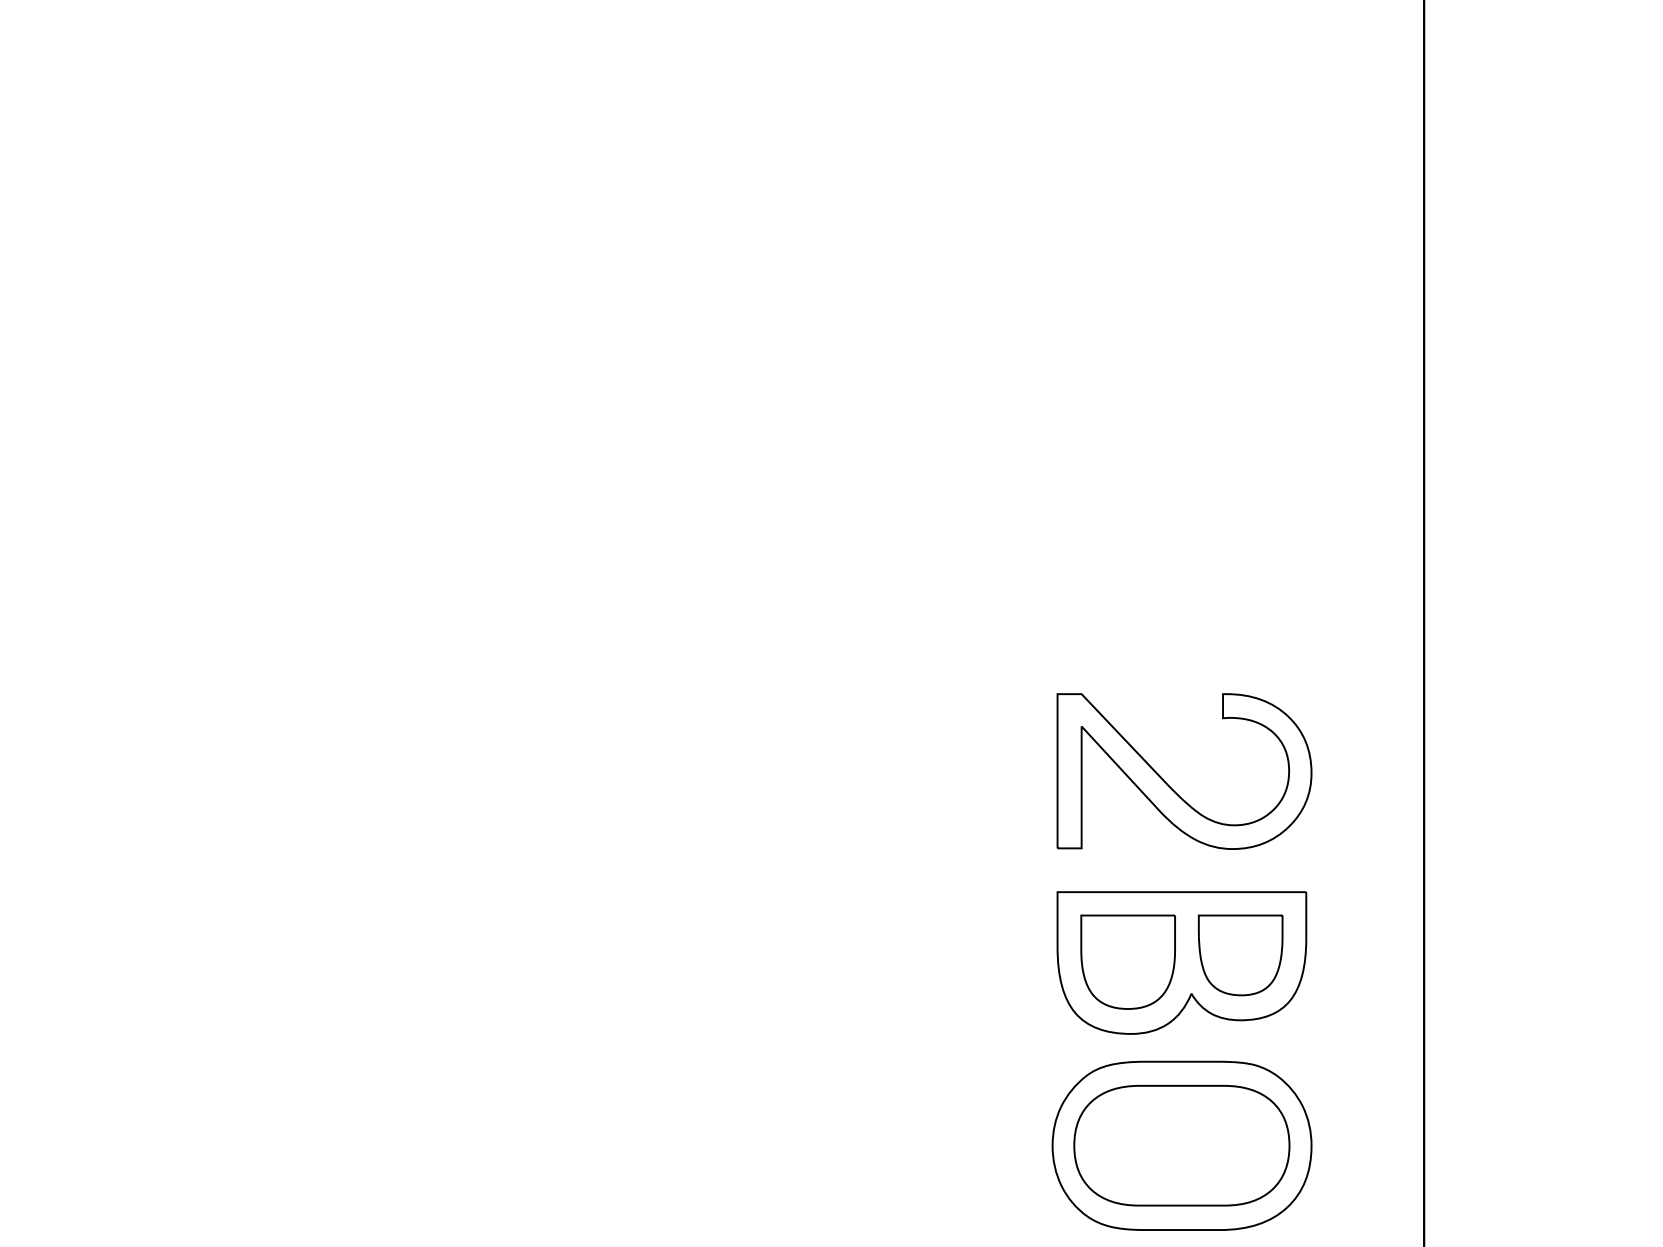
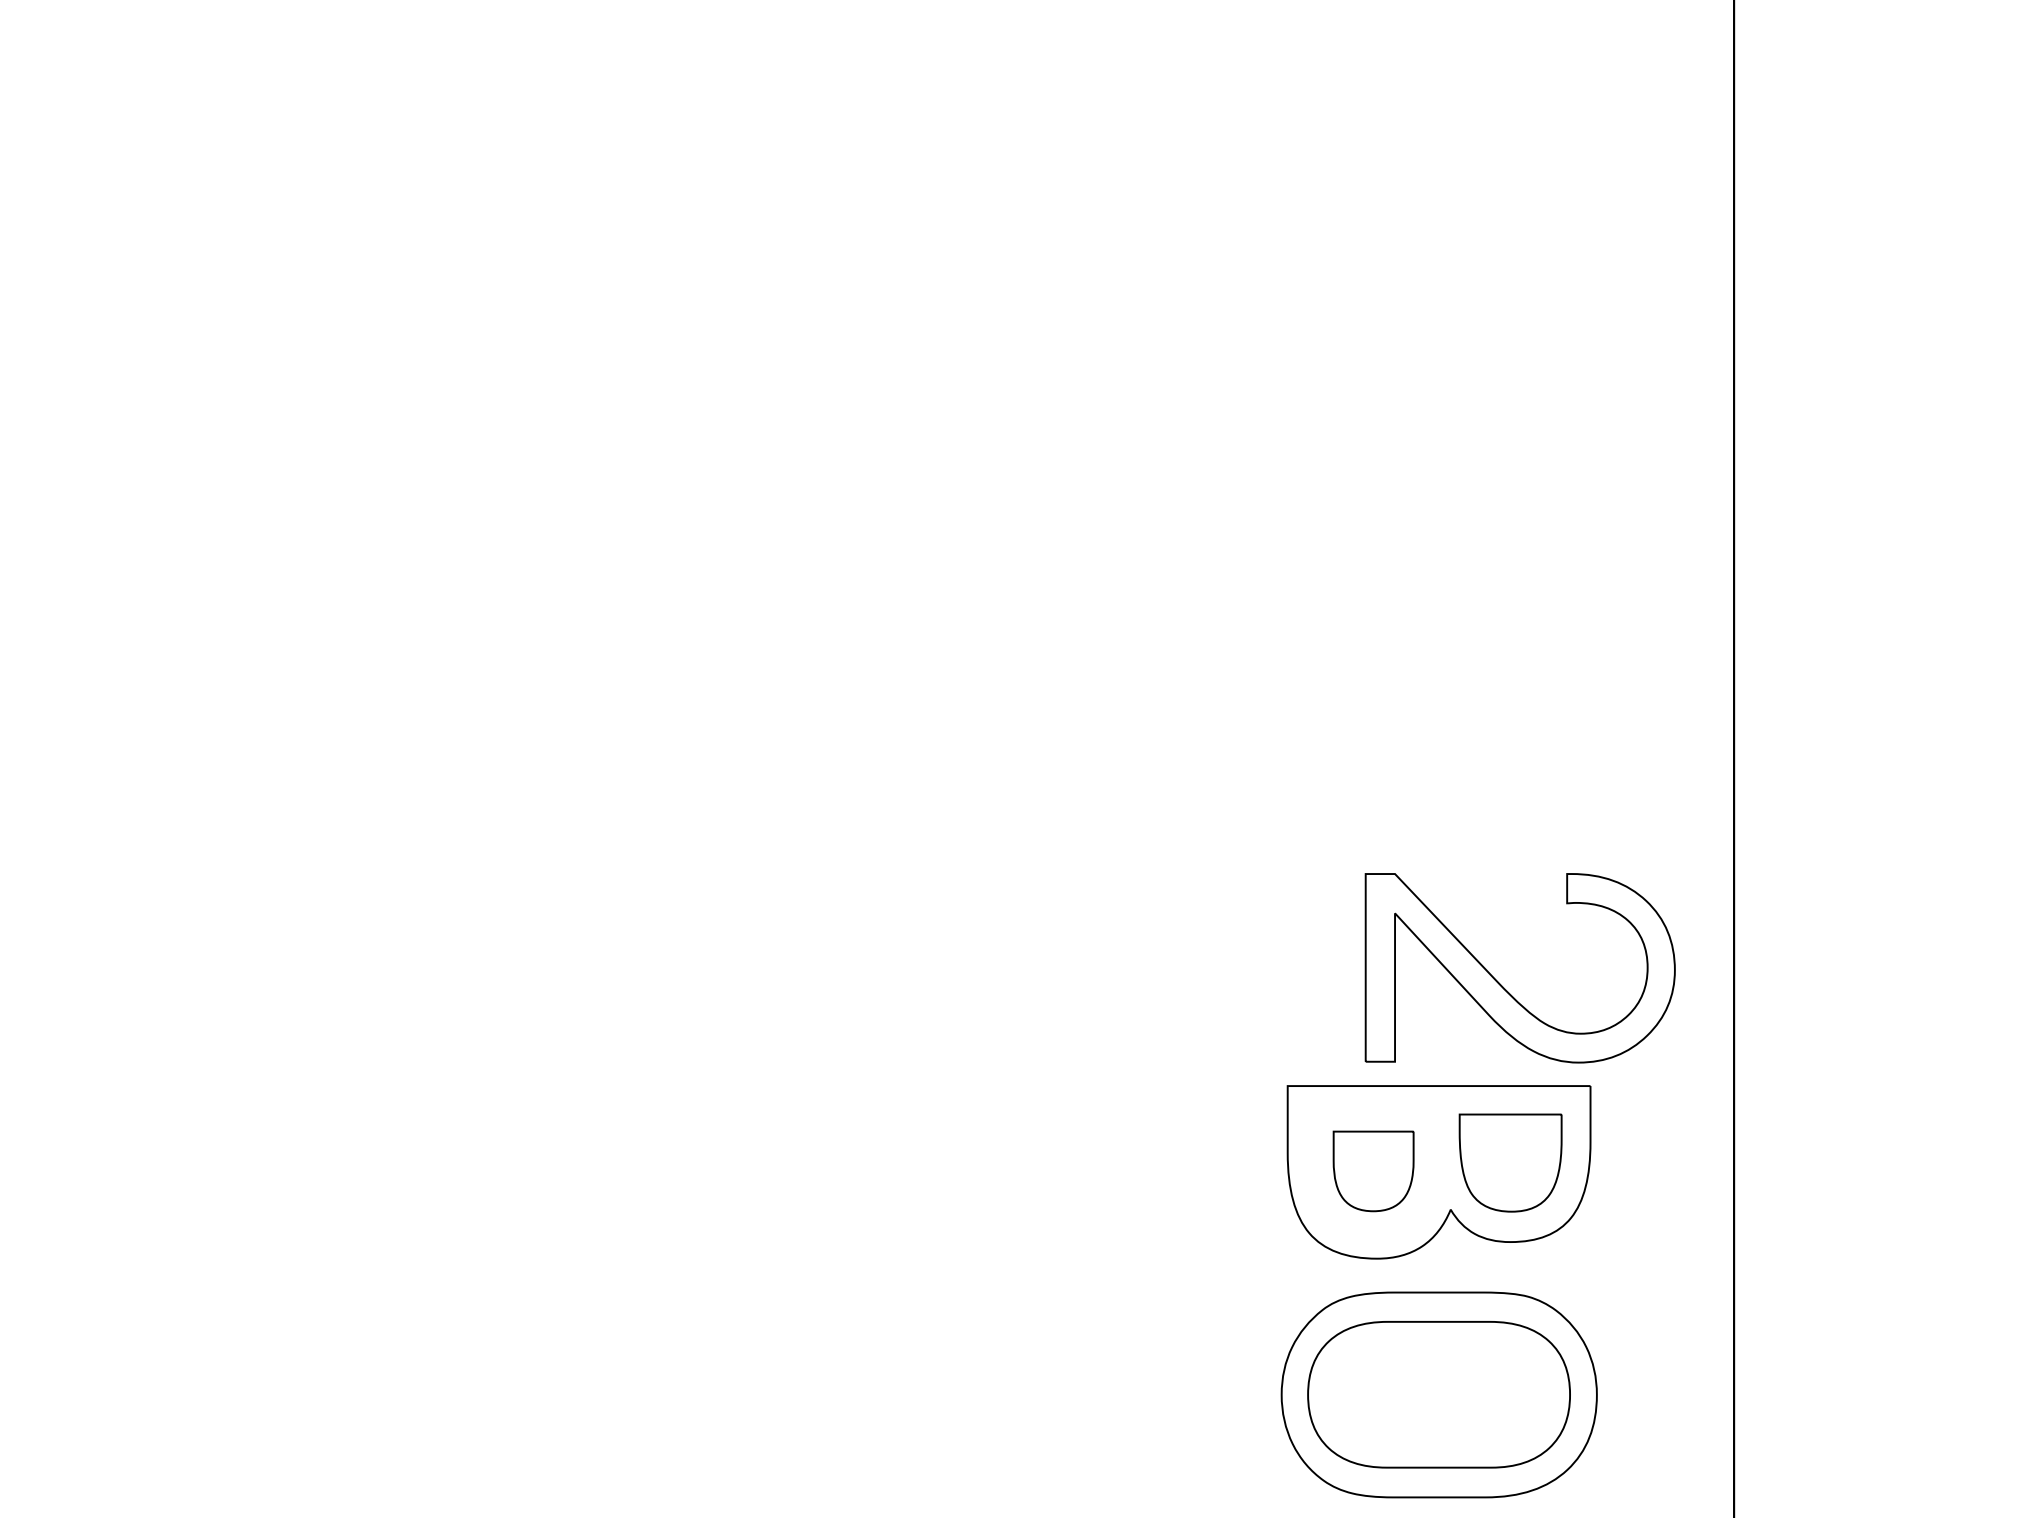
part: (1169, 785) -> (1502, 985), moved
part: (1128, 962) -> (1373, 1171), size x0.7

